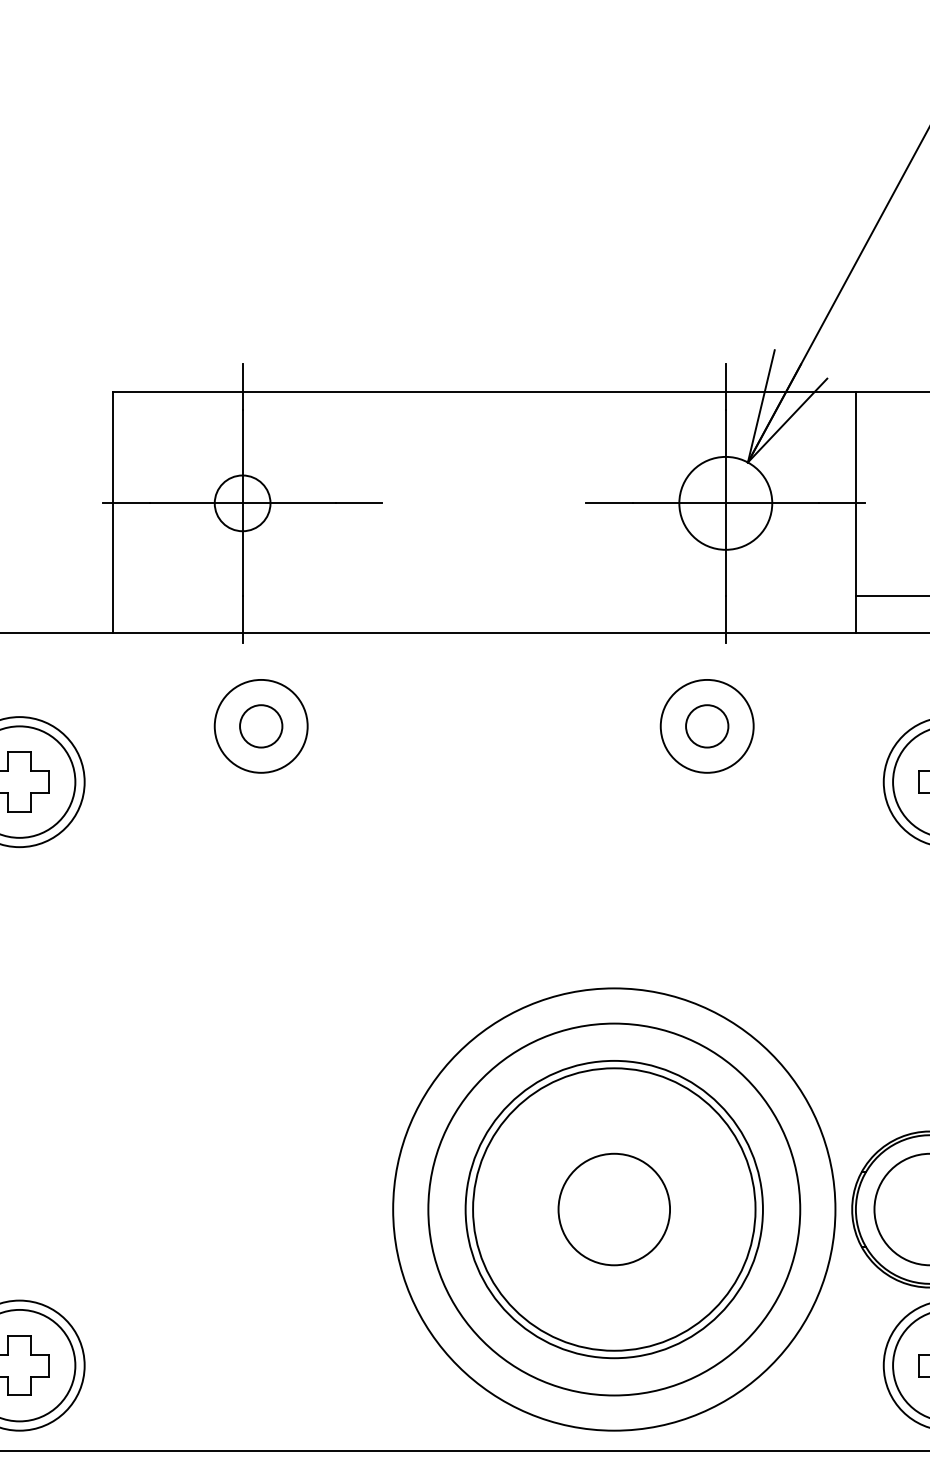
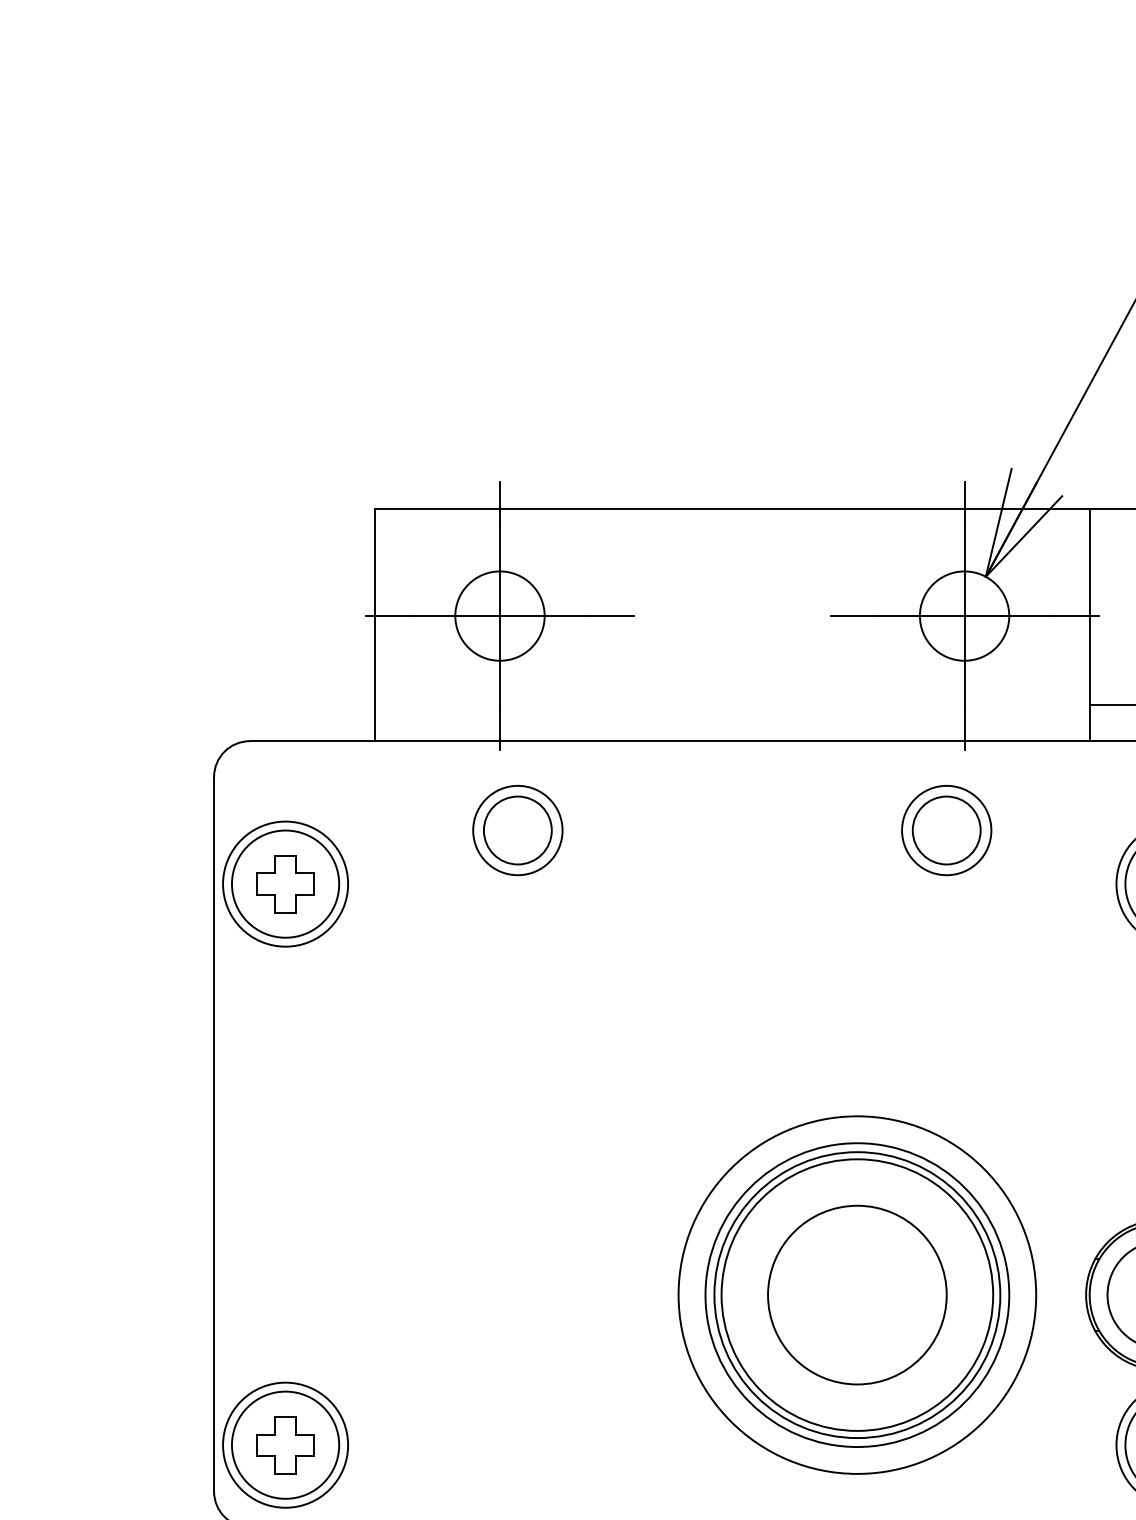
circle: (242, 502) -> (499, 615), size x1.67
circle: (260, 726) -> (517, 830), size x1.67
circle: (706, 726) -> (946, 830), size x1.67
circle: (614, 1208) -> (857, 1294), size x1.67
circle: (614, 1209) -> (857, 1295), size x0.71

